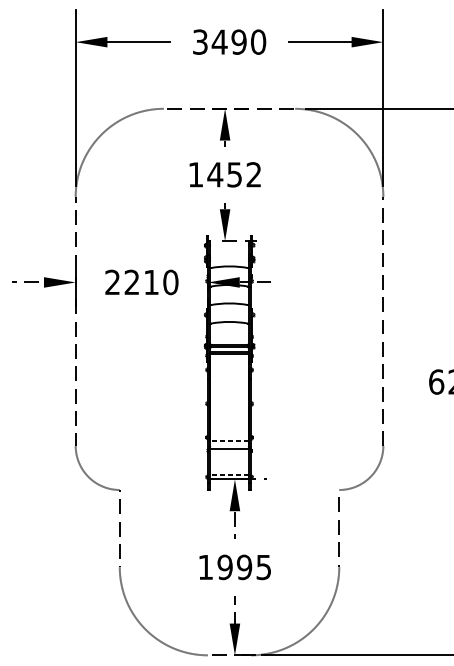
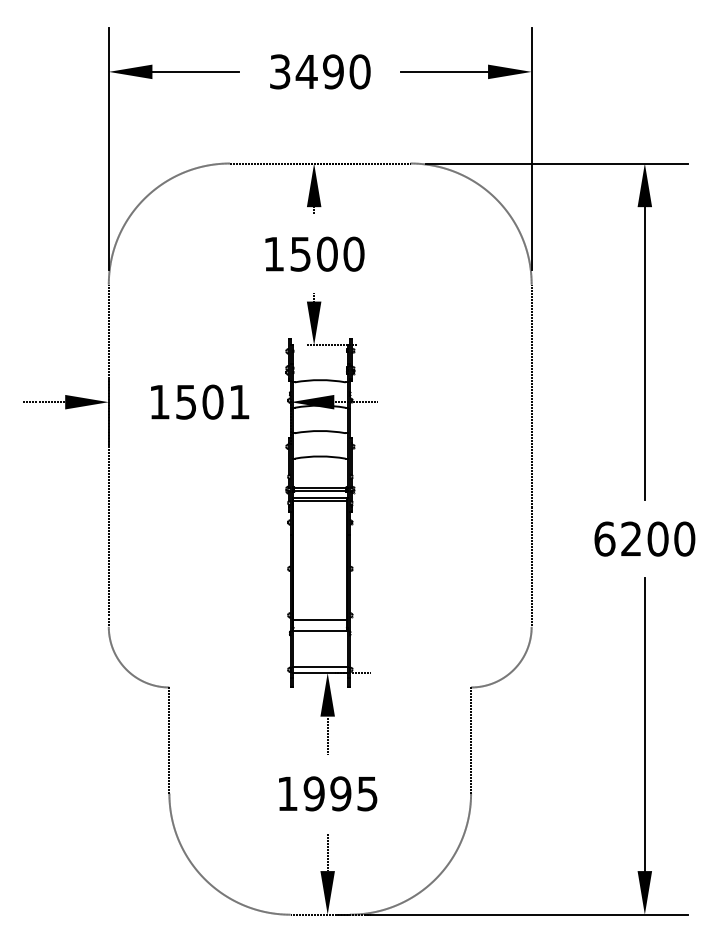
text: (234, 174) -> (326, 253), 1452 -> 1500
text: (141, 281) -> (199, 401), 2210 -> 1501
line: (229, 440) -> (320, 619), dashed -> solid
line: (228, 474) -> (319, 666), dashed -> solid

